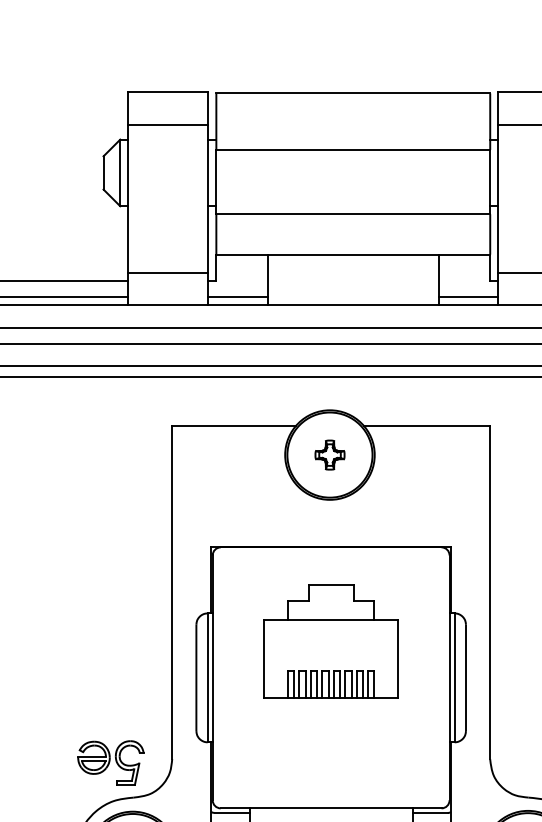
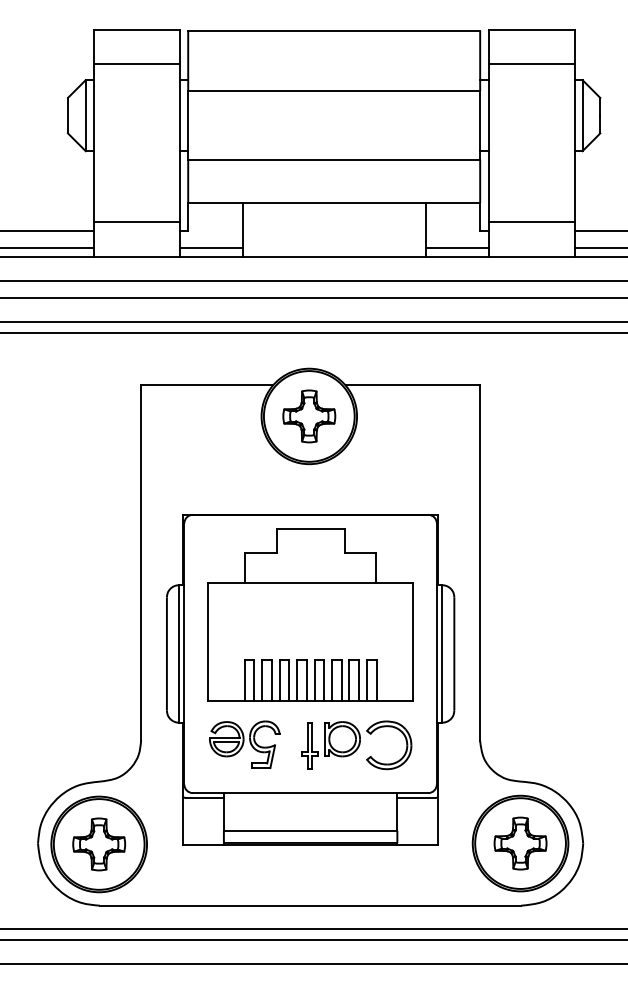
part: (330, 455) -> (309, 416), size x1.67
part: (331, 640) -> (310, 614), size x1.43
part: (110, 762) -> (244, 744), moved
part: (374, 763) -> (356, 745), added

